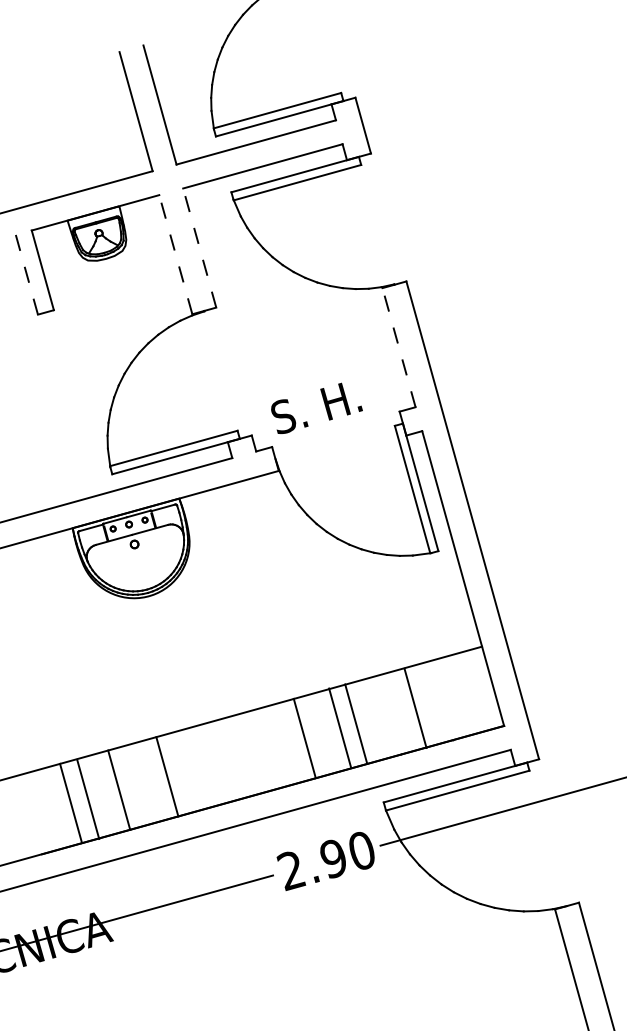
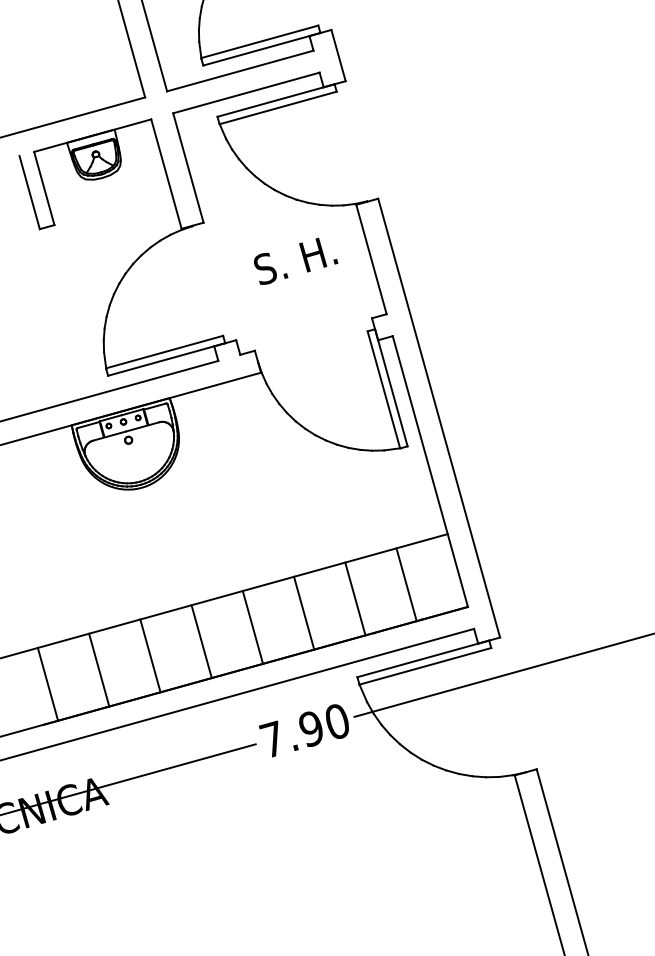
line: (199, 248) -> (188, 168), dashed -> solid
line: (175, 255) -> (166, 174), dashed -> solid
line: (26, 274) -> (29, 192), dashed -> solid
line: (399, 347) -> (371, 259), dashed -> solid
text: (317, 407) -> (296, 260), moved
line: (415, 708) -> (406, 584), moved
line: (356, 723) -> (304, 612), moved
line: (340, 727) -> (355, 598), moved
line: (304, 738) -> (252, 627), moved
line: (167, 776) -> (201, 641), moved
line: (119, 789) -> (150, 655), moved
line: (87, 798) -> (47, 683), moved
line: (71, 802) -> (99, 669), moved
text: (291, 870) -> (272, 739), 2.90 -> 7.90

